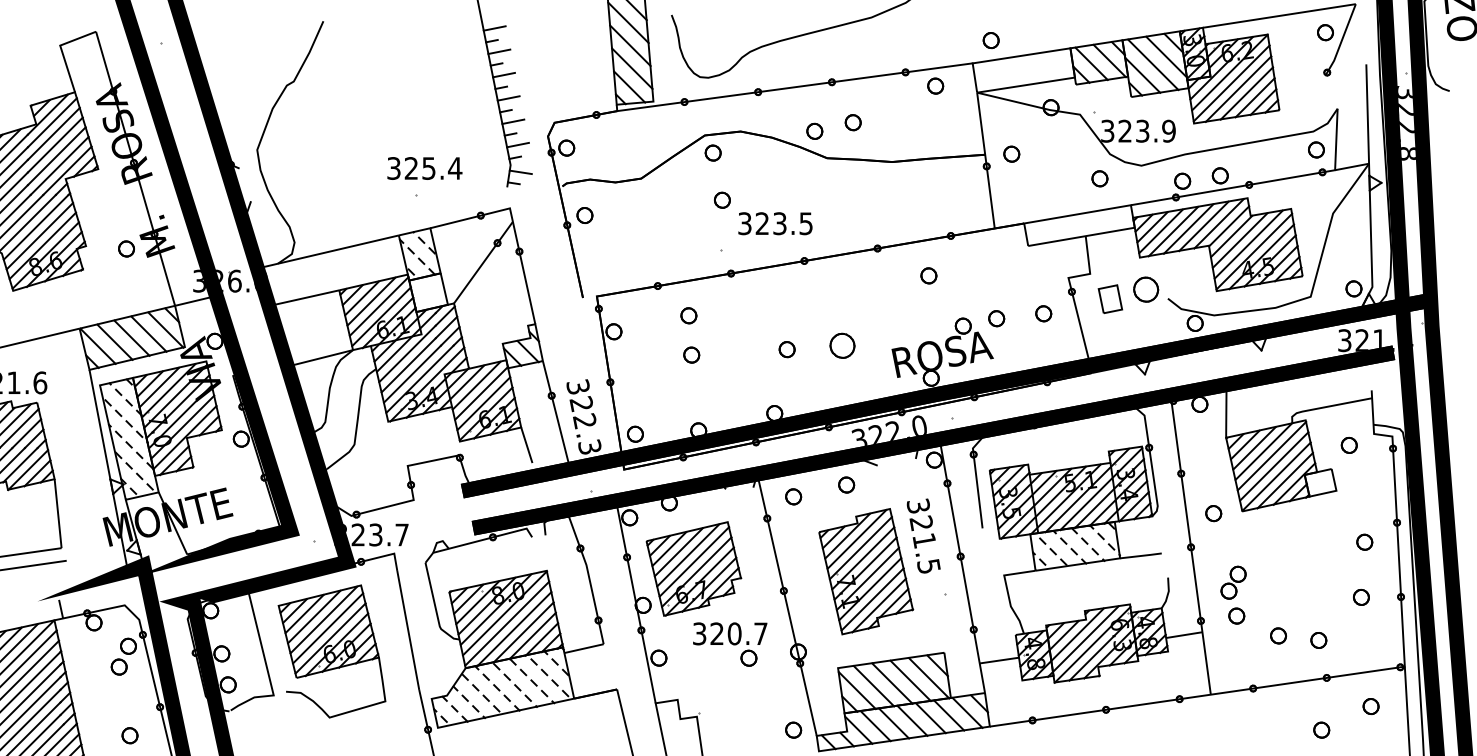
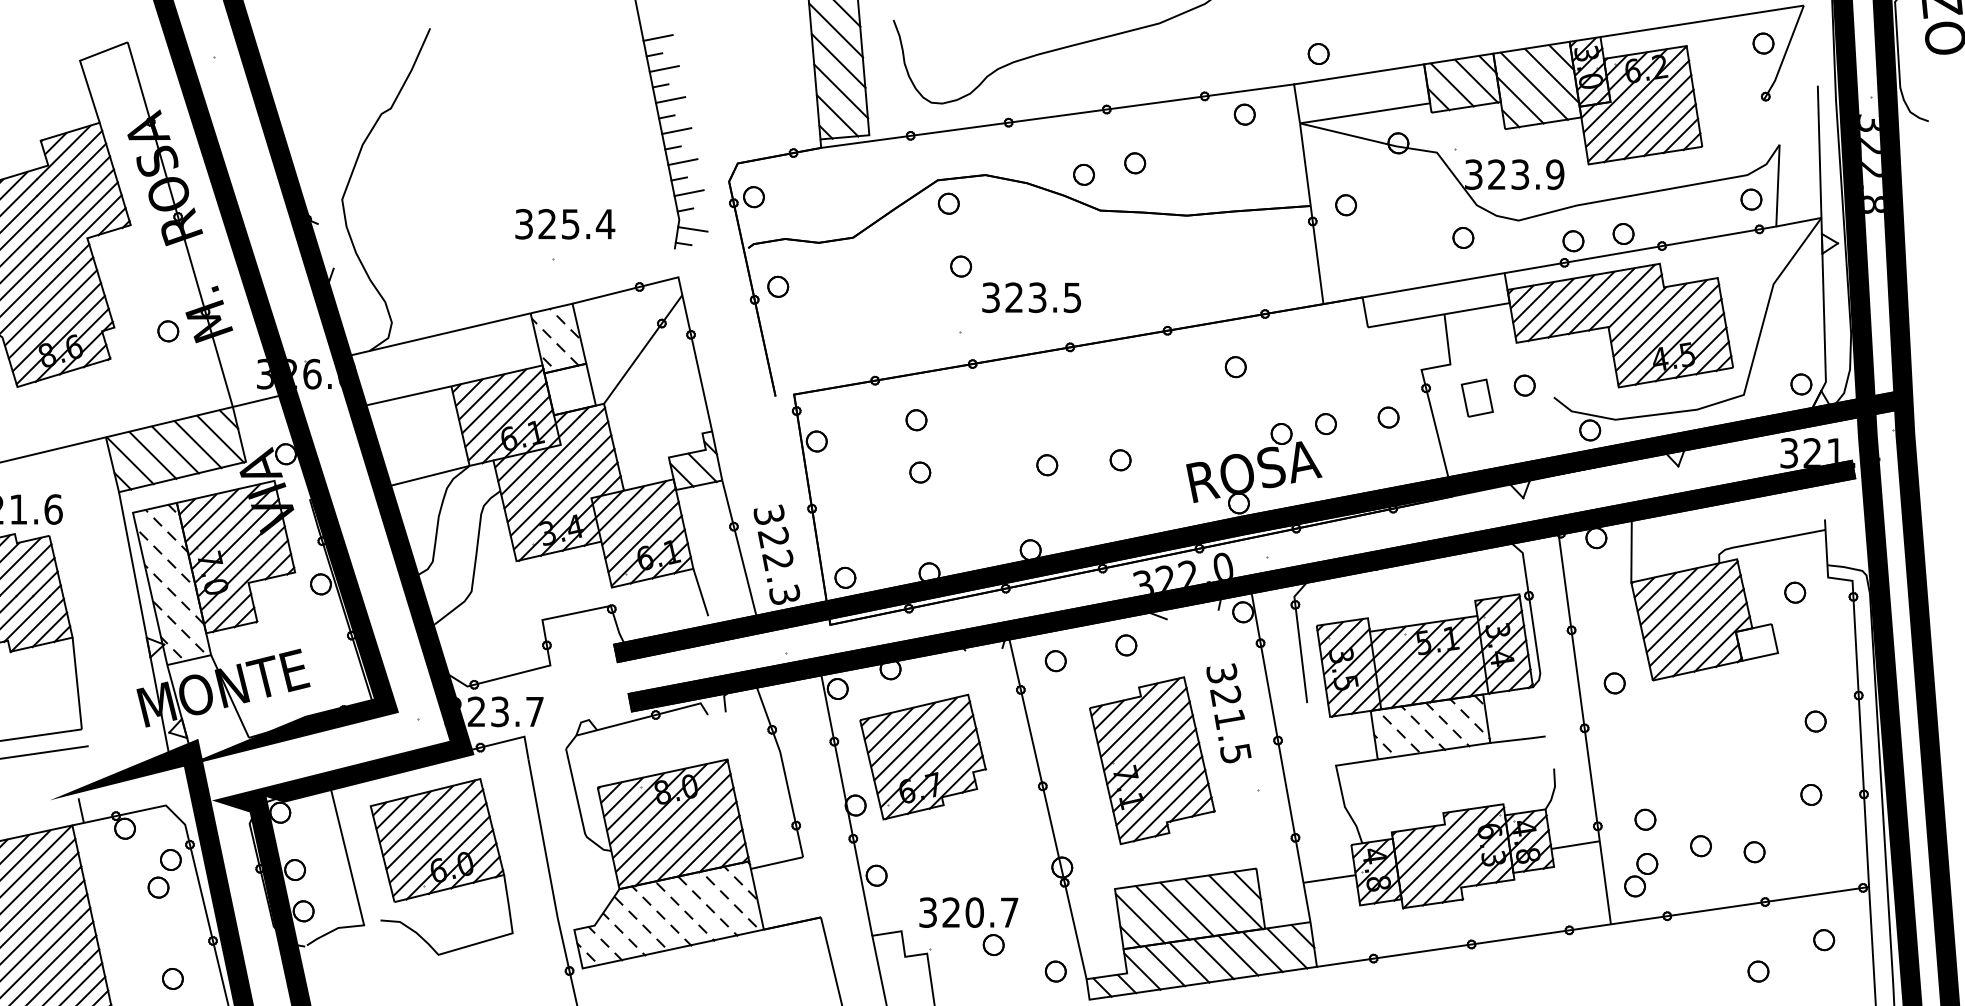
part: (1145, 289) -> (1524, 385), size x0.62
part: (841, 345) -> (1119, 459), size x0.62
part: (1233, 582) -> (1641, 874), moved
part: (730, 644) -> (969, 926), moved

